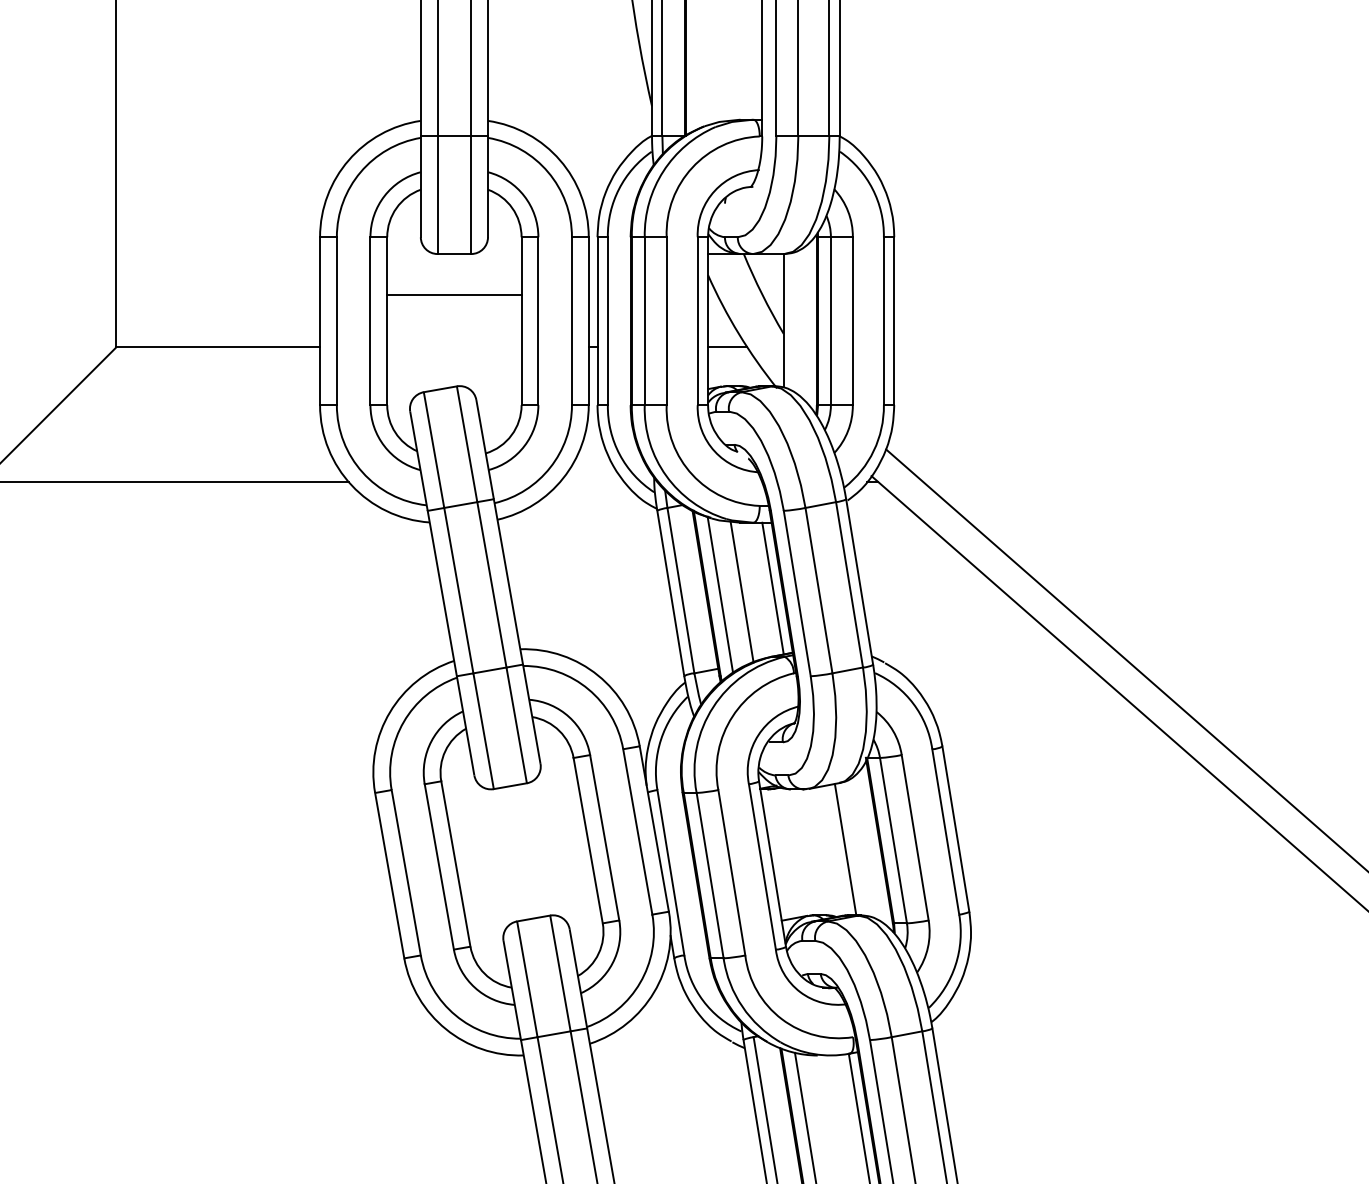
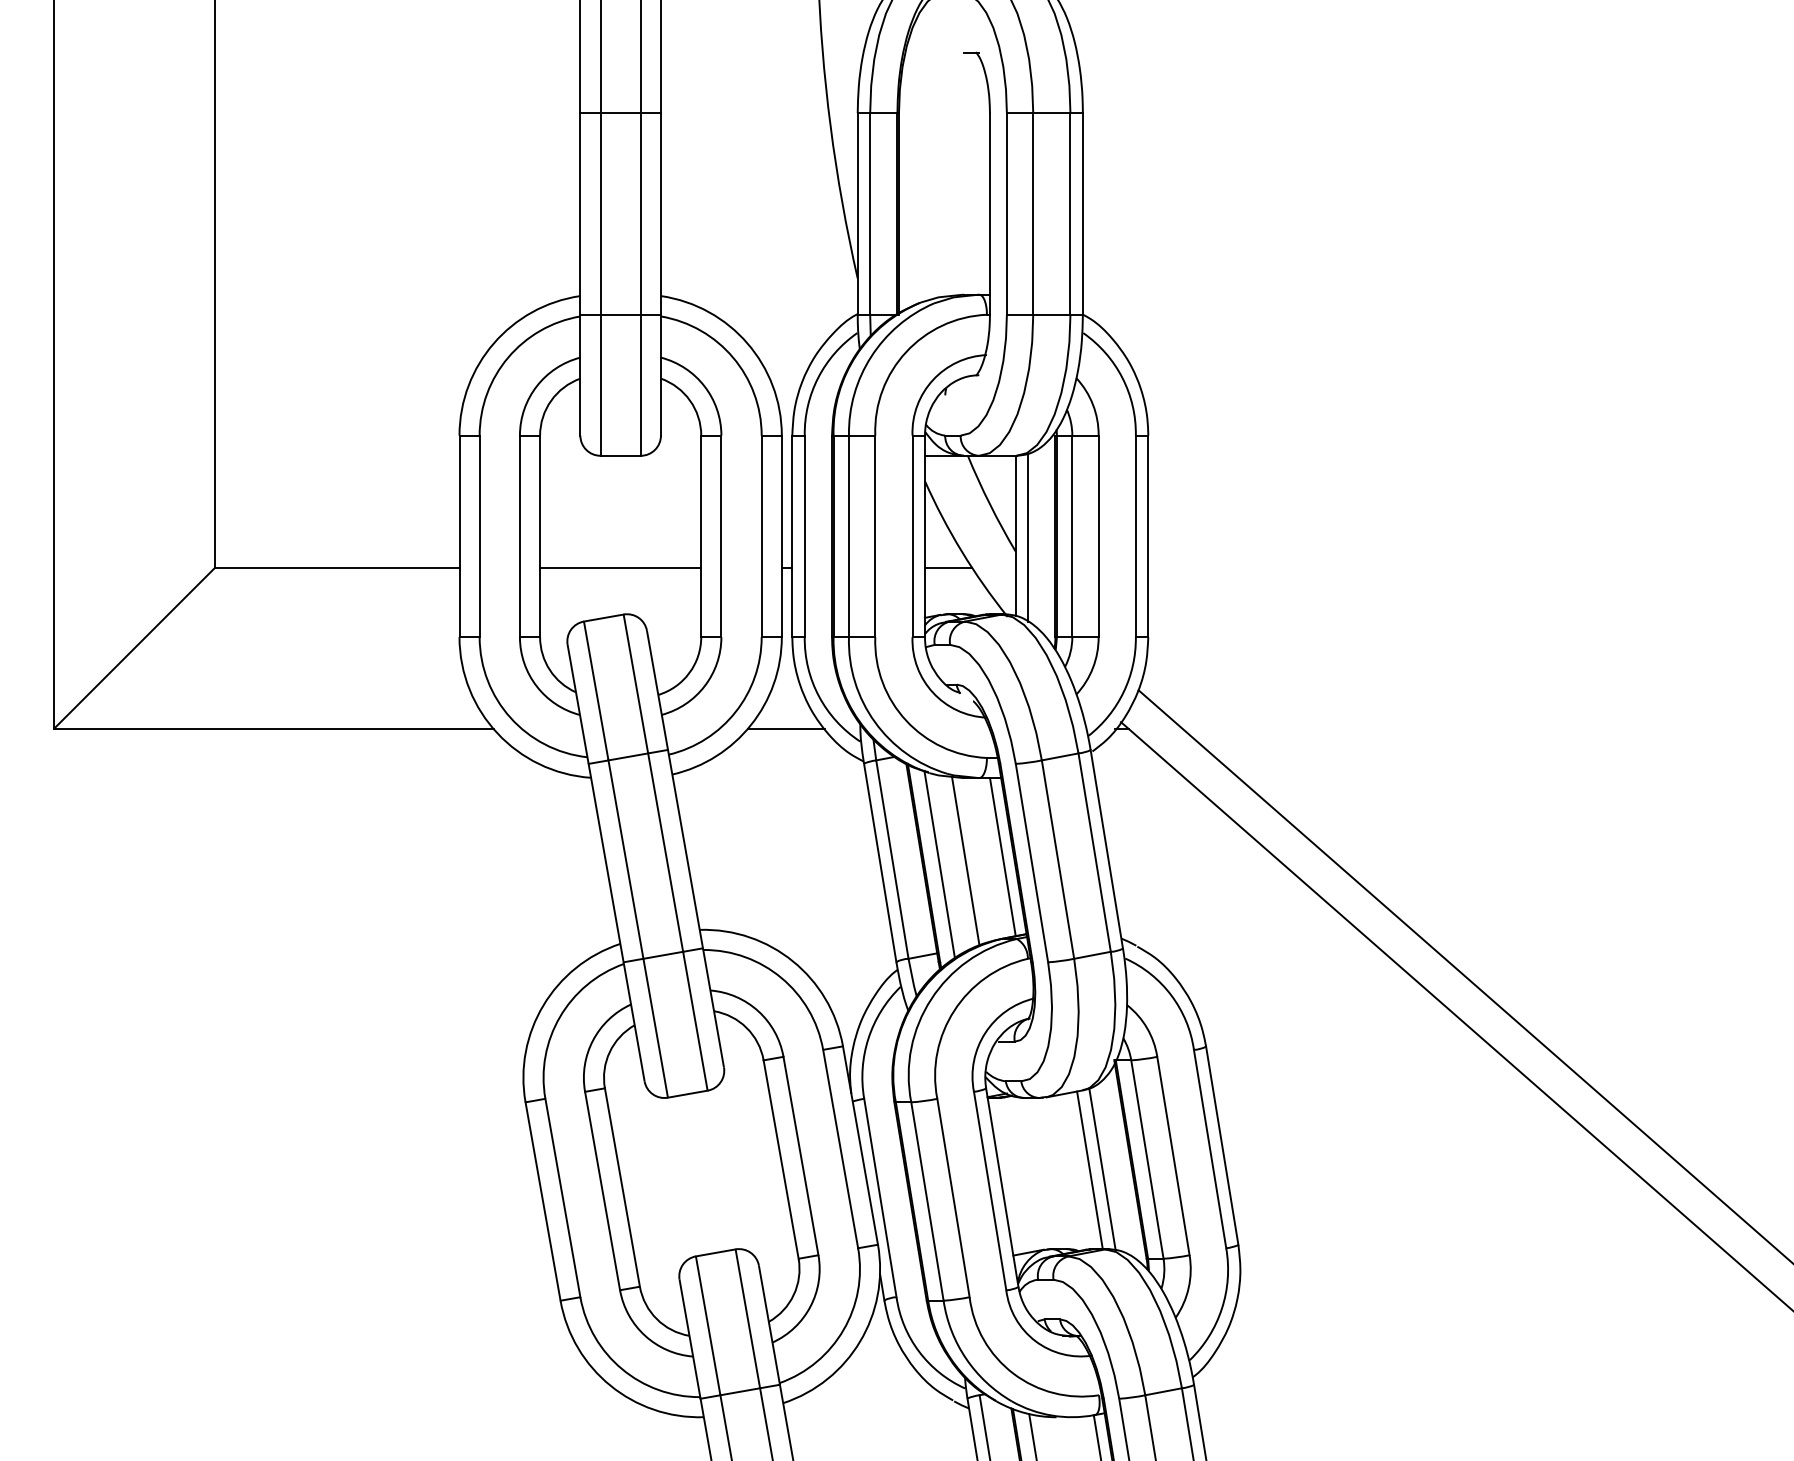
line: (454, 294) -> (620, 567), moved
line: (794, 322) -> (1028, 537), added
line: (591, 482) -> (785, 729), added
line: (856, 848) -> (1102, 1169), added

